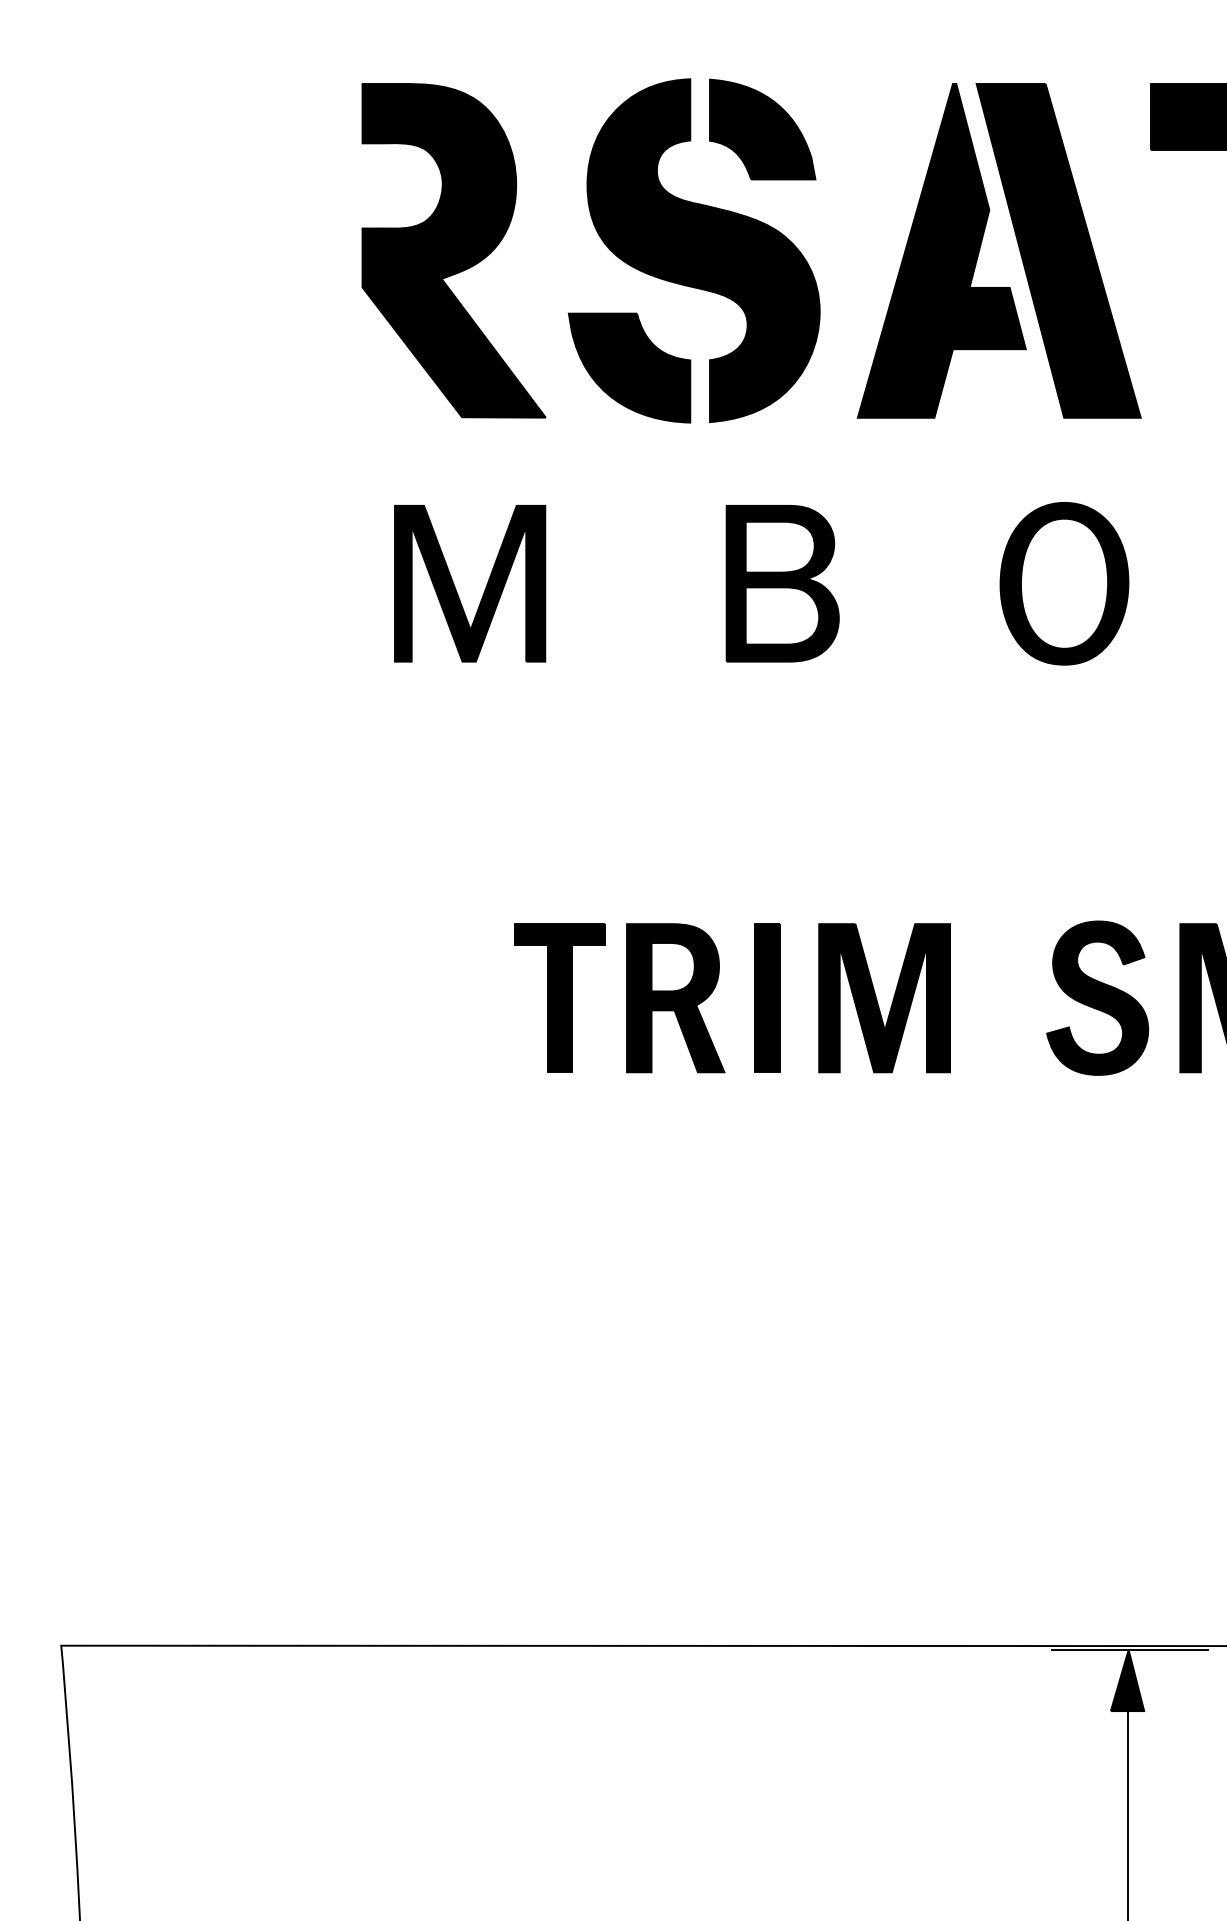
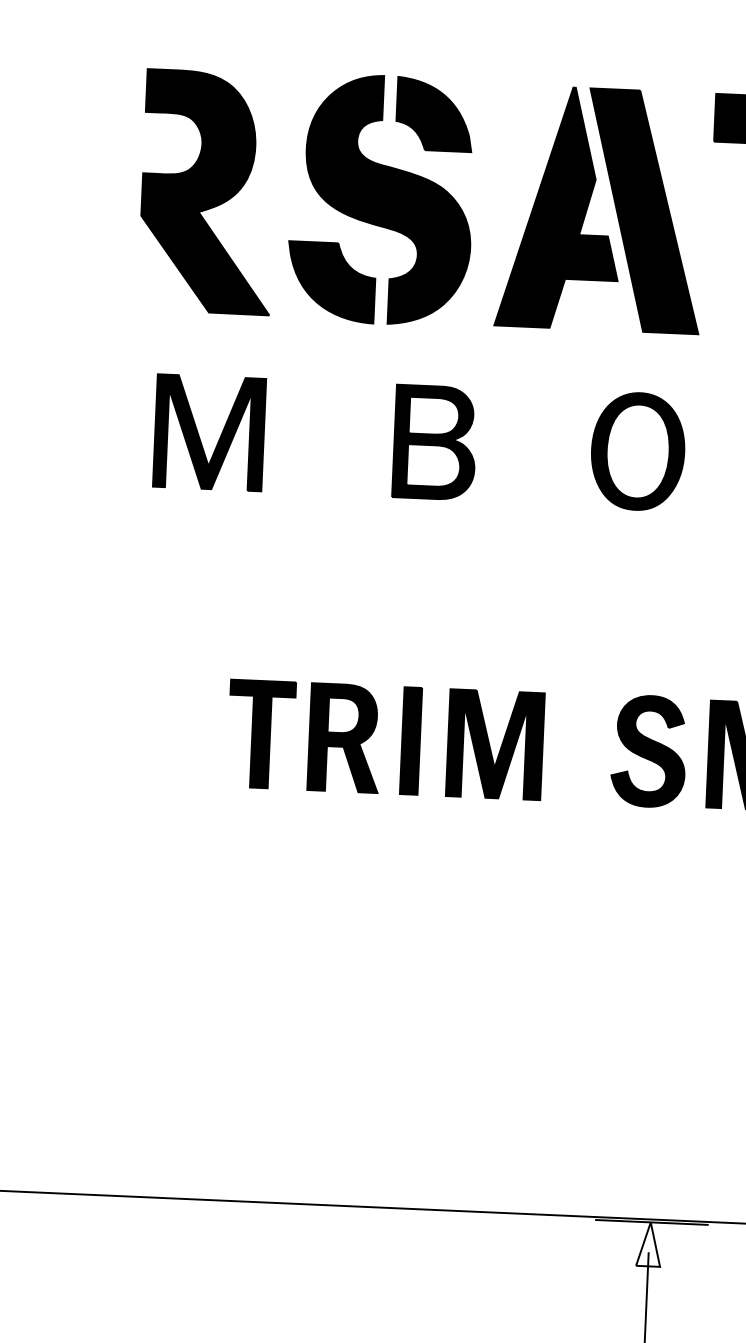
fill: (1127, 1680) -> (649, 1244), removed

